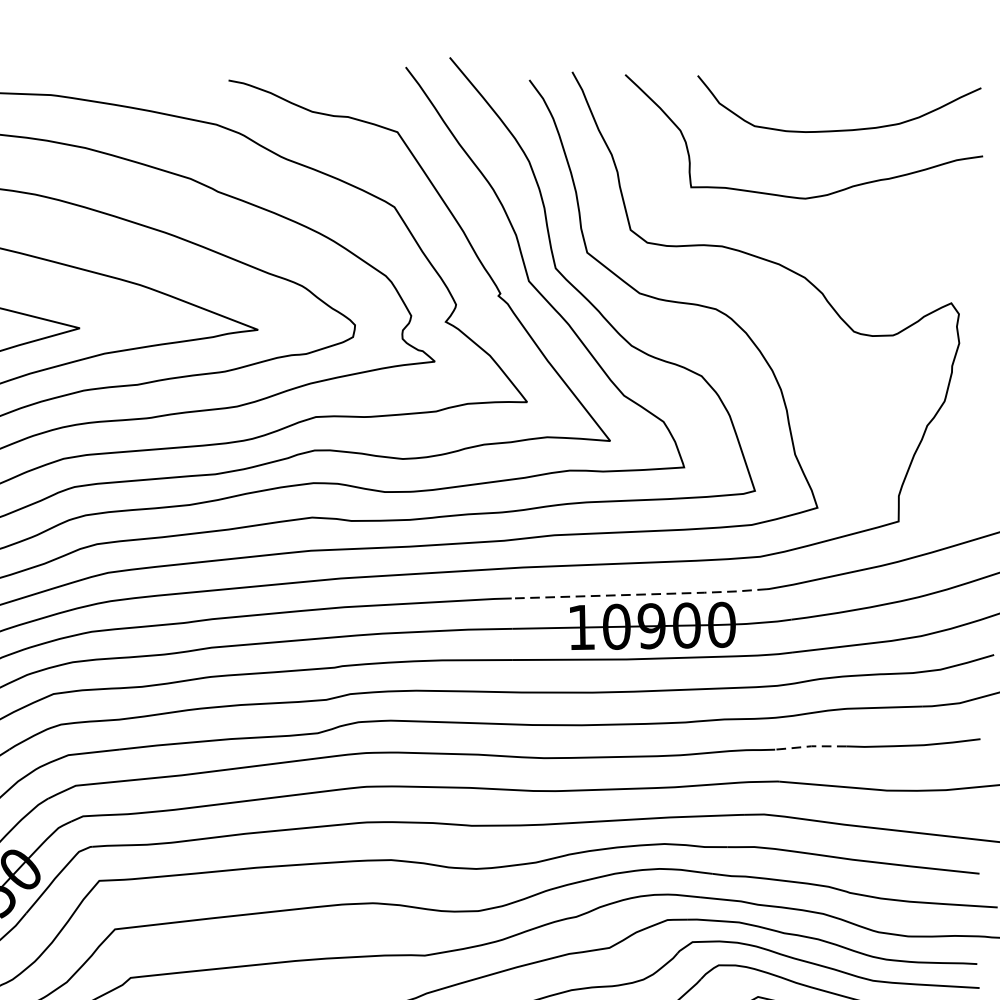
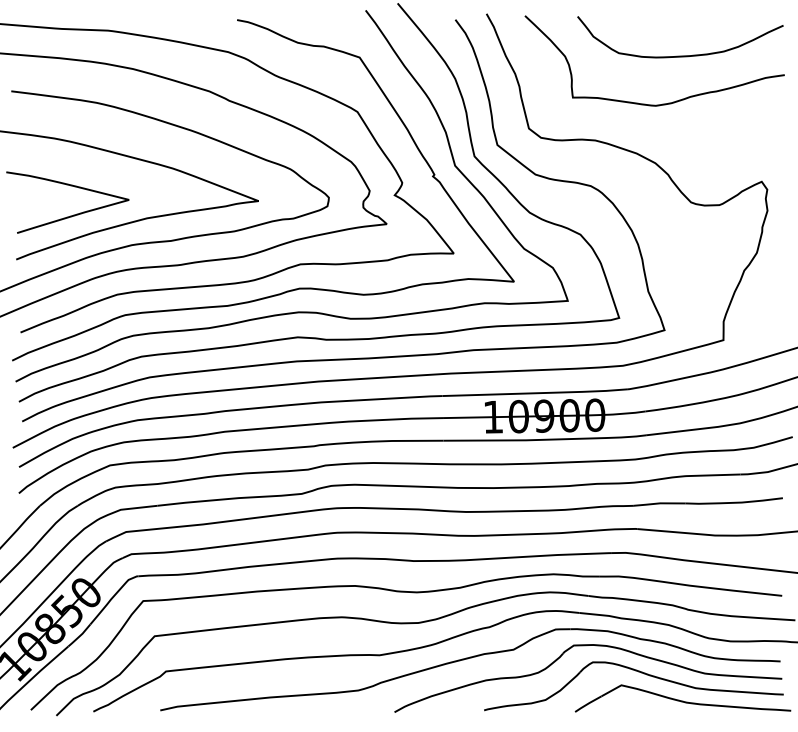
line: (641, 594) -> (536, 393), dashed -> solid
line: (810, 746) -> (659, 503), dashed -> solid

